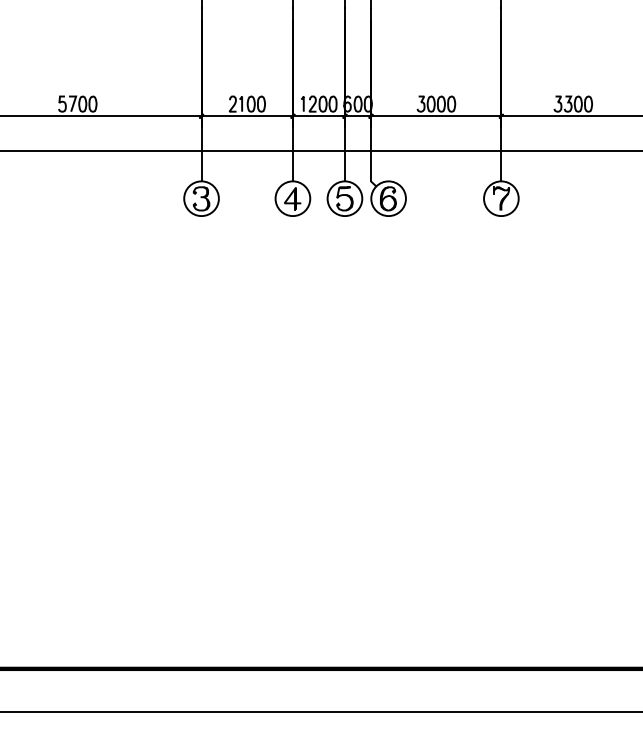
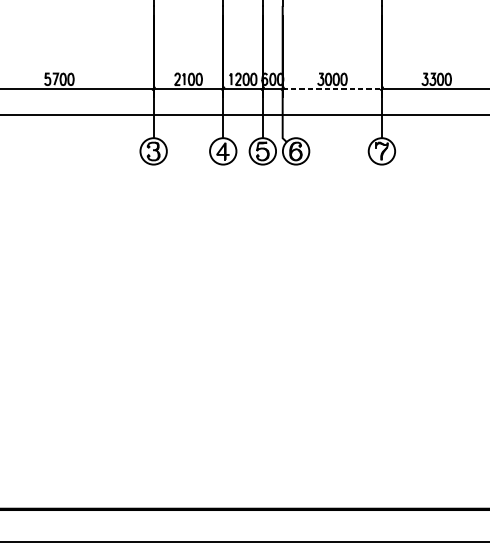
line: (436, 116) -> (332, 88), solid -> dashed

